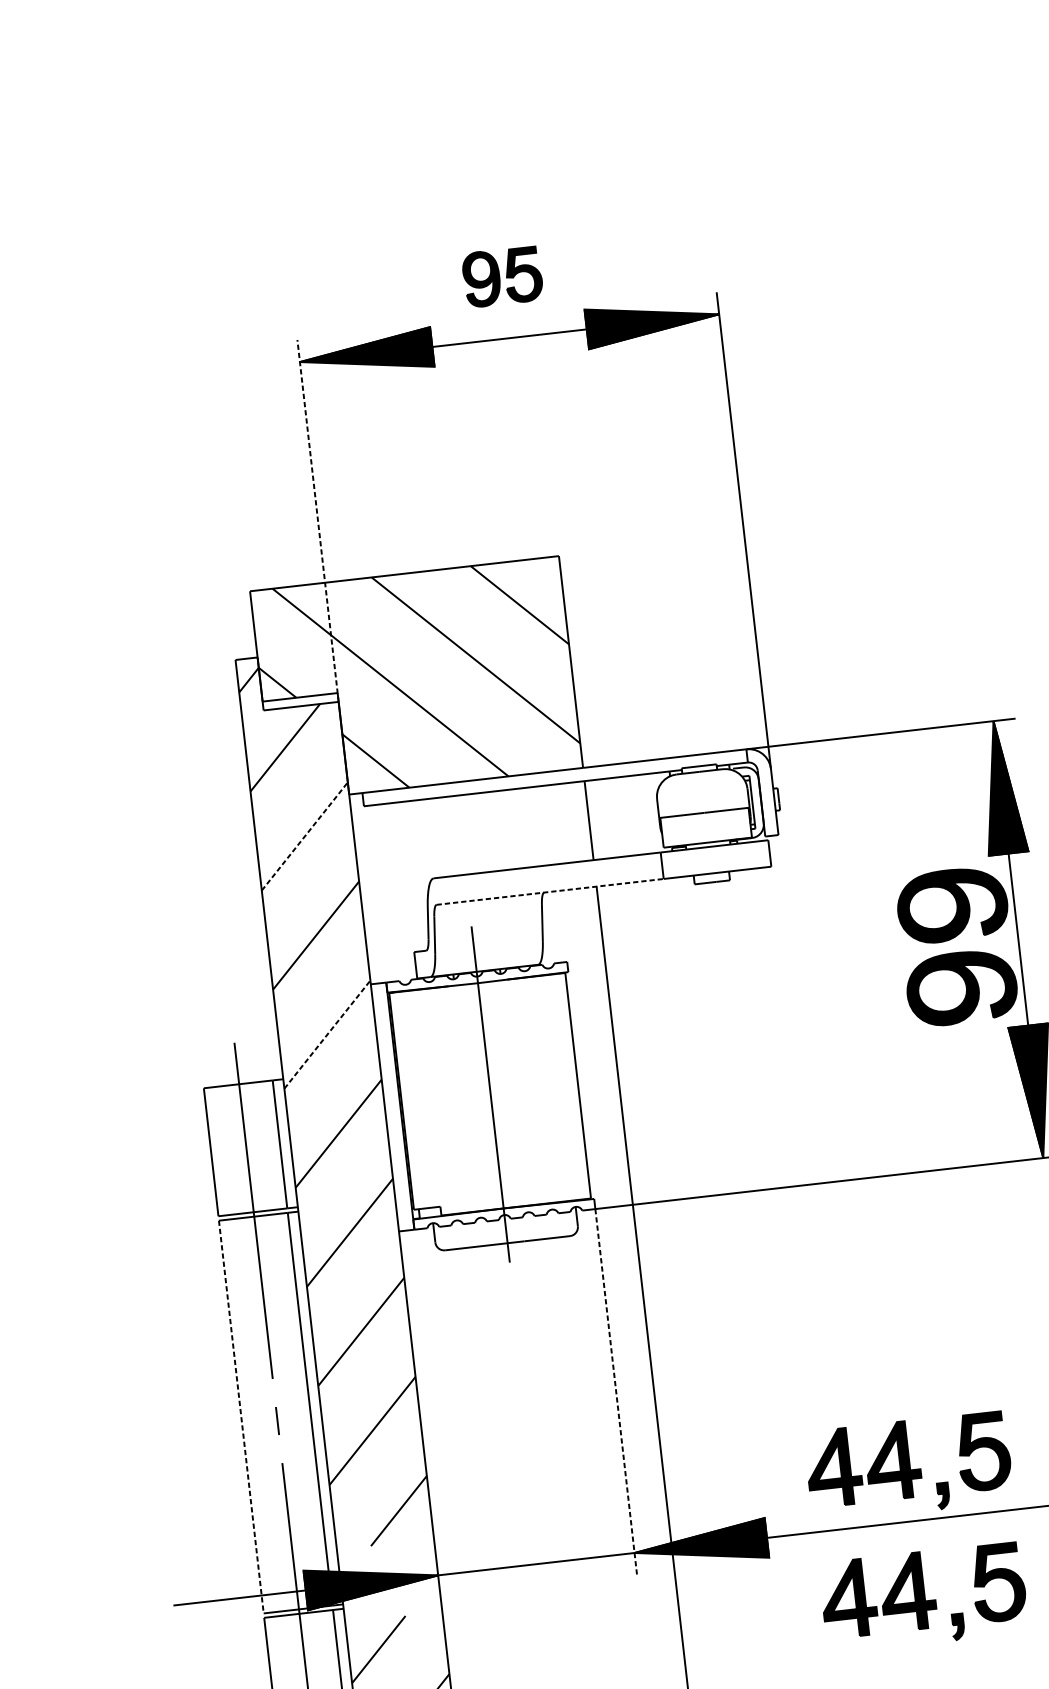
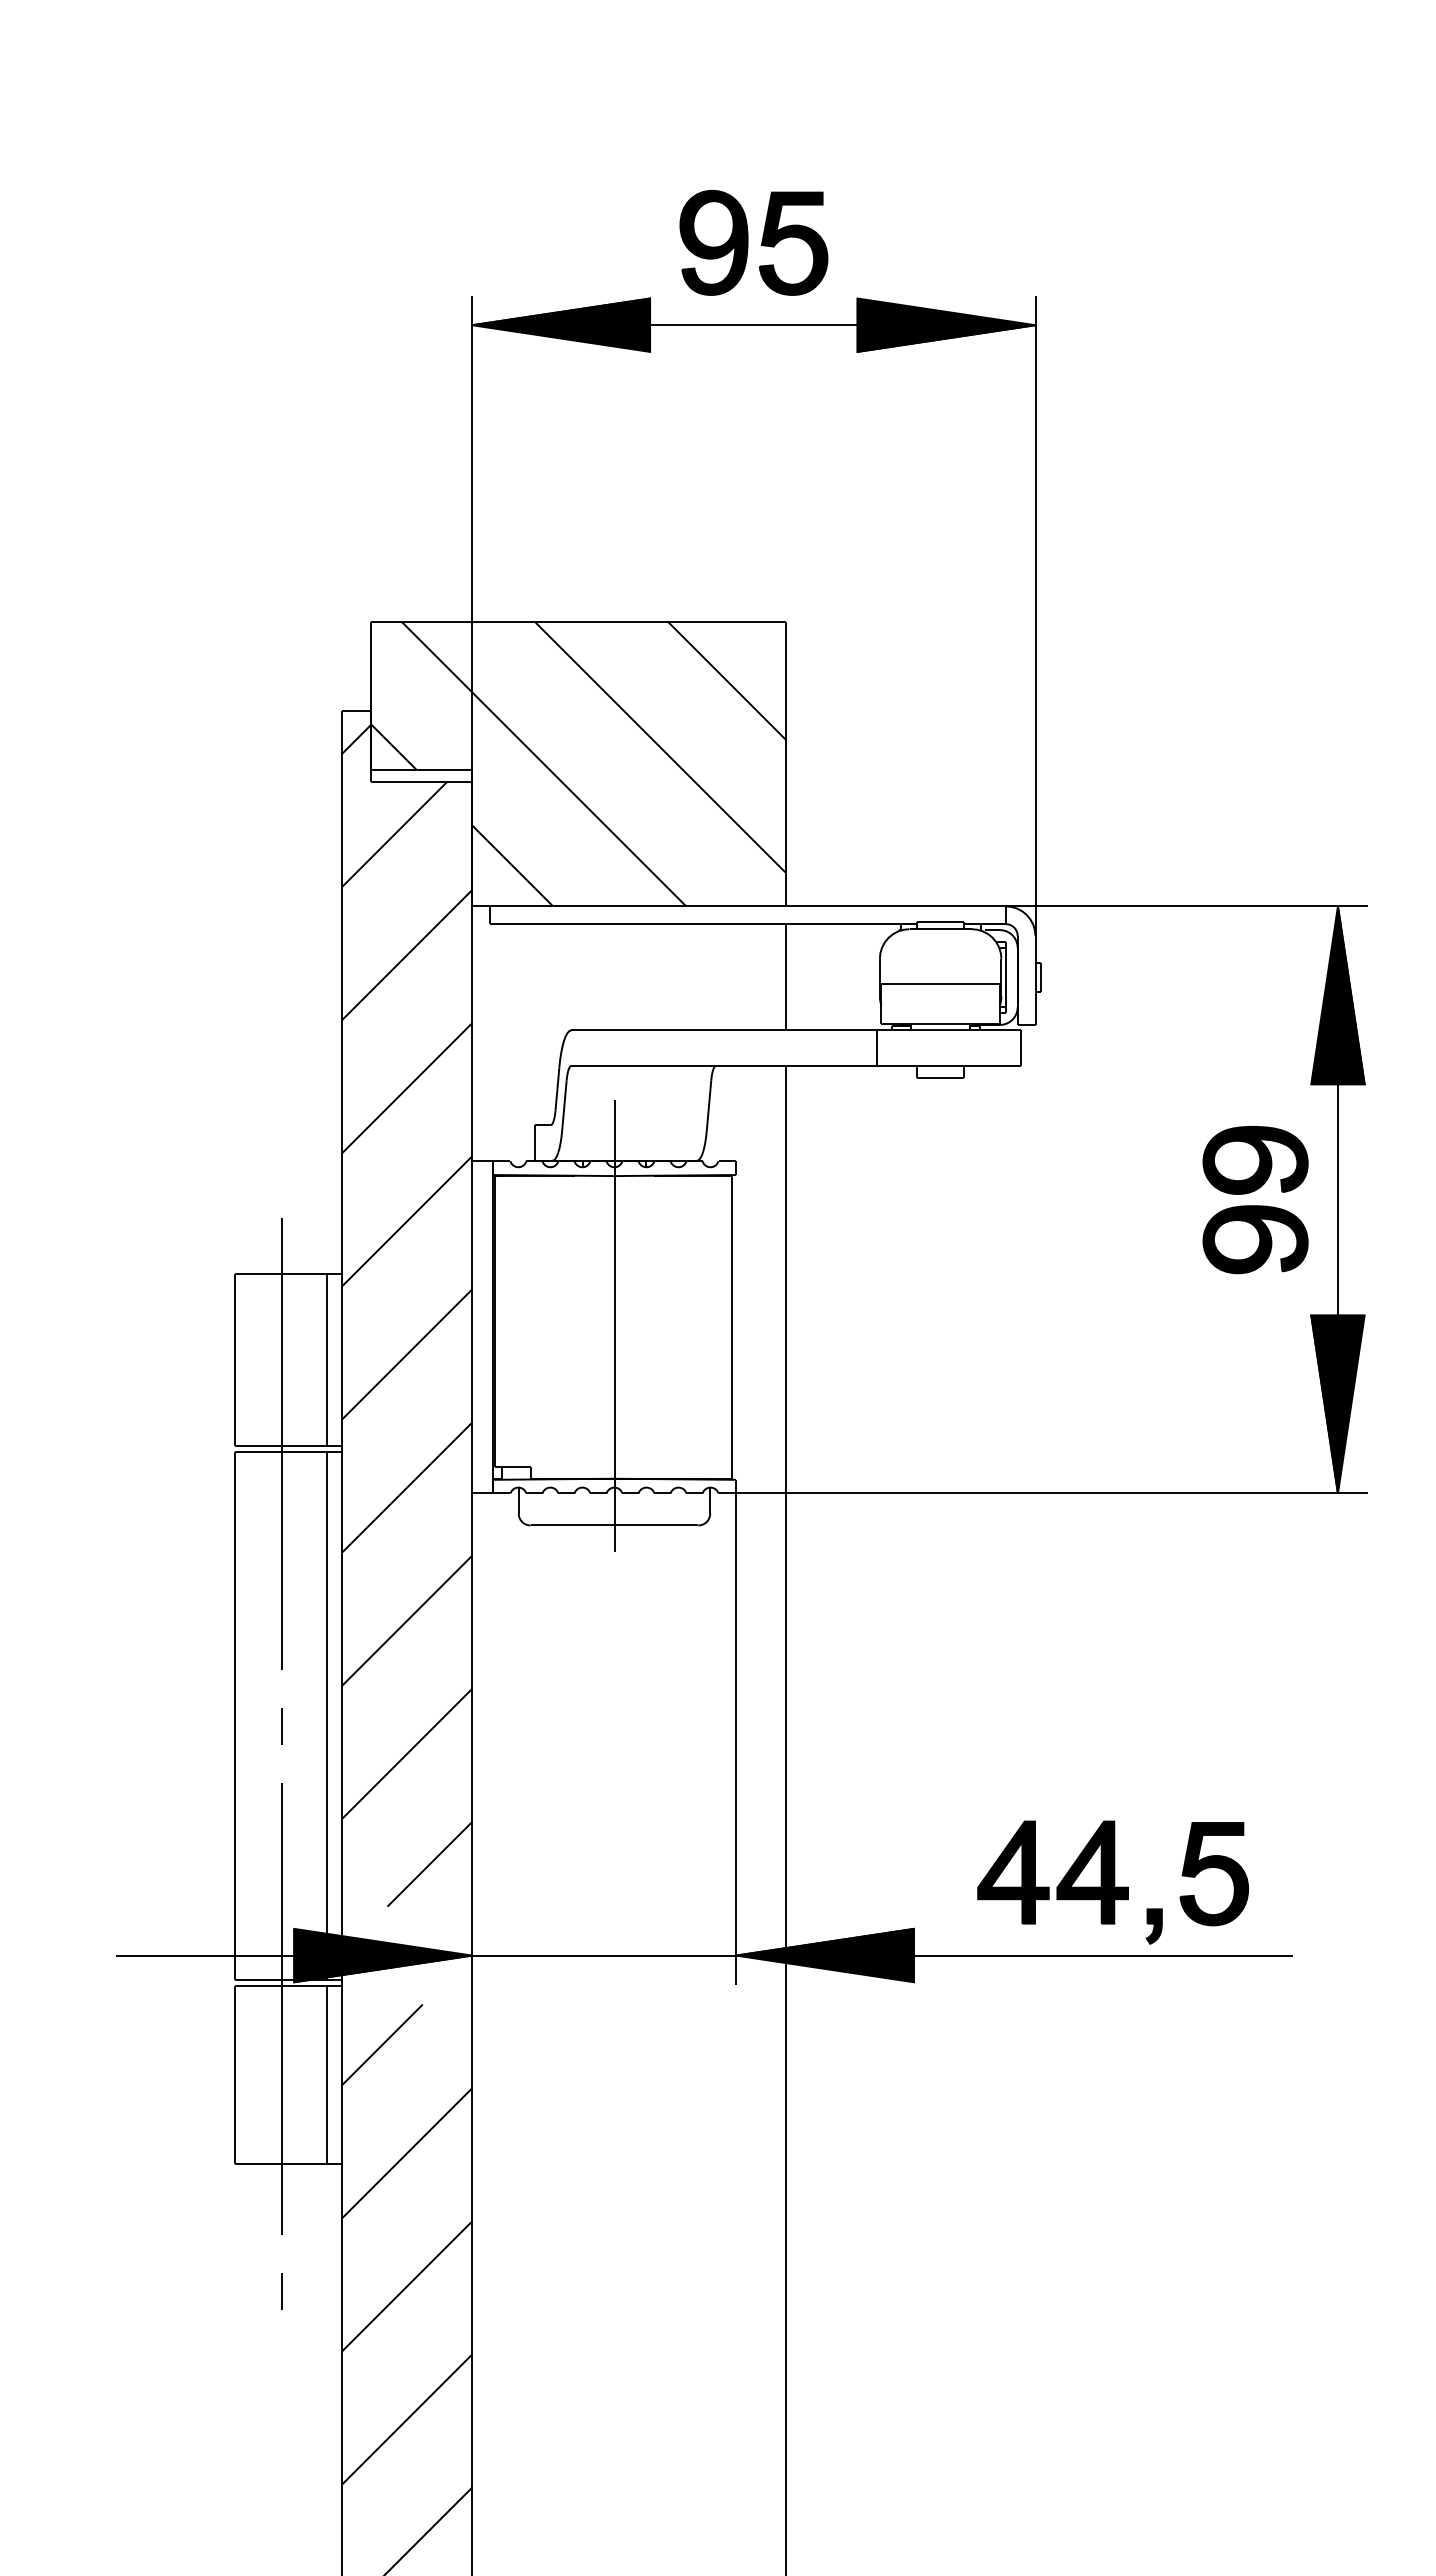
part: (502, 276) -> (753, 242), size x1.43
line: (318, 520) -> (472, 538), dashed -> solid
line: (305, 835) -> (407, 954), dashed -> solid
line: (550, 891) -> (724, 1065), dashed -> solid
part: (957, 947) -> (1255, 1200), size x0.71
line: (327, 1034) -> (407, 1221), dashed -> solid
line: (616, 1392) -> (736, 1739), dashed -> solid
line: (240, 1416) -> (234, 1715), dashed -> solid
part: (923, 1597) -> (1112, 2058), removed

